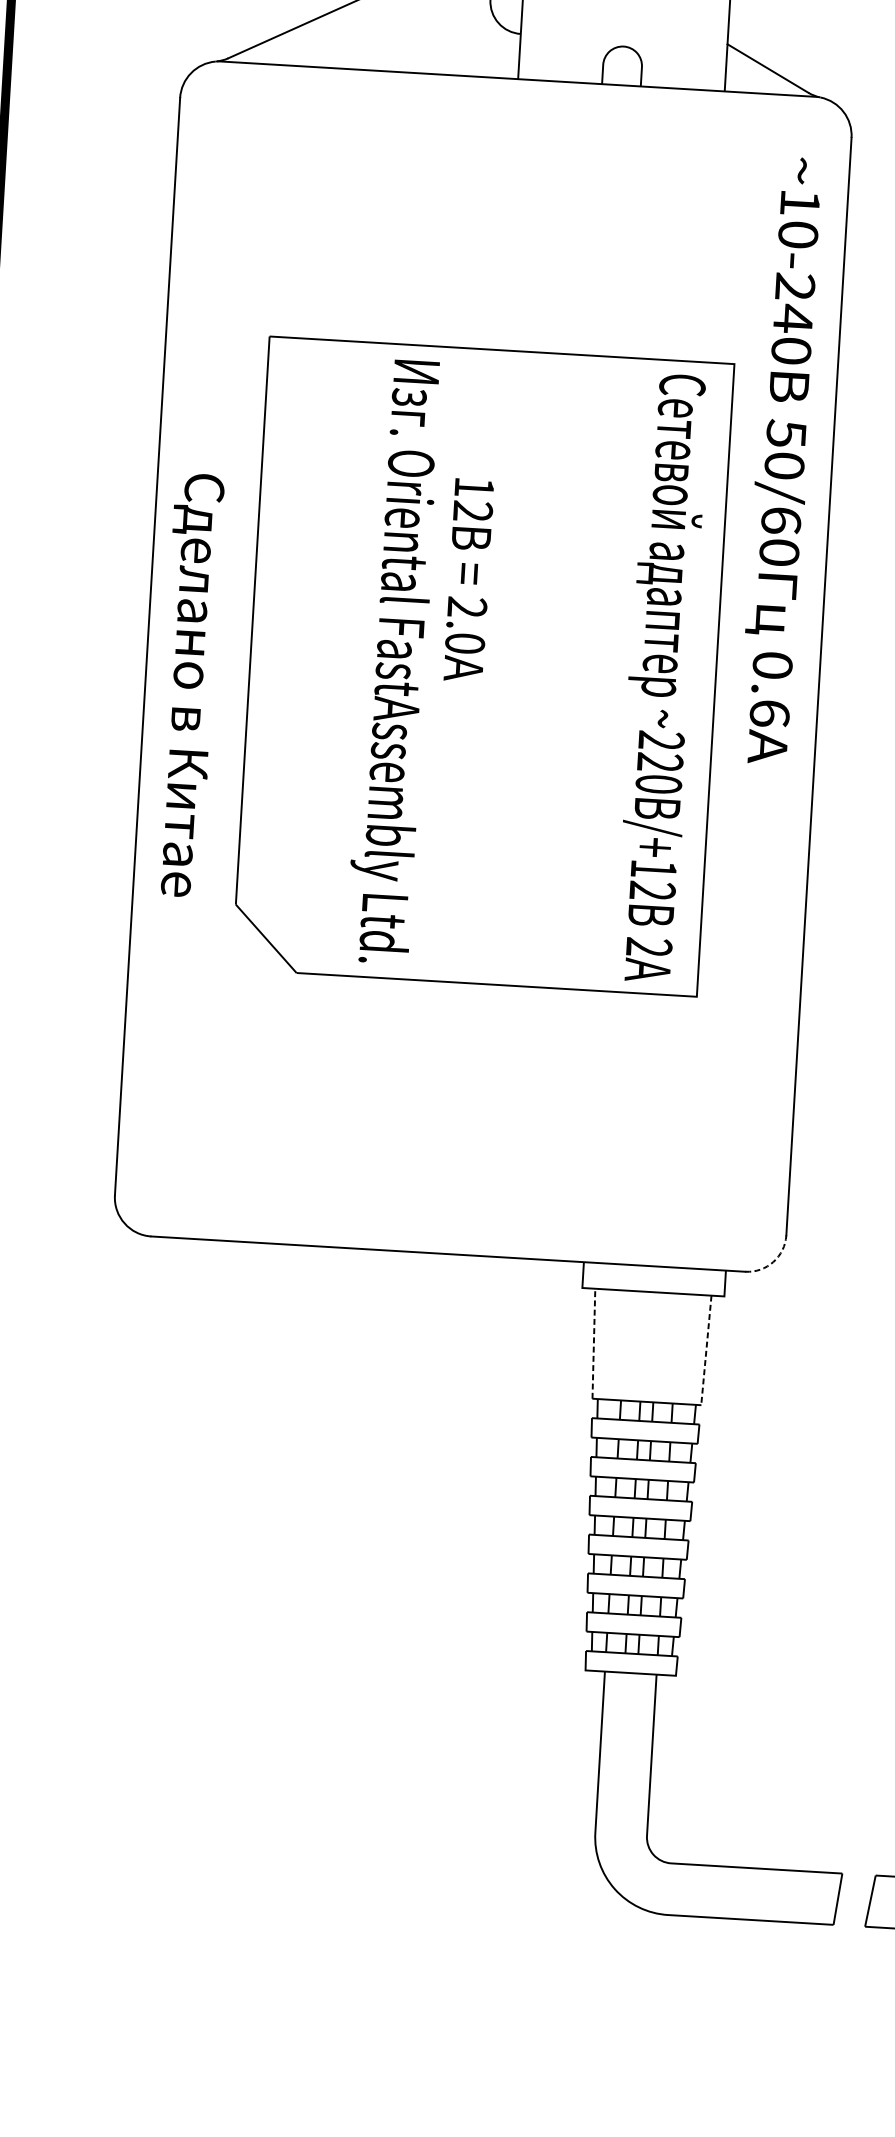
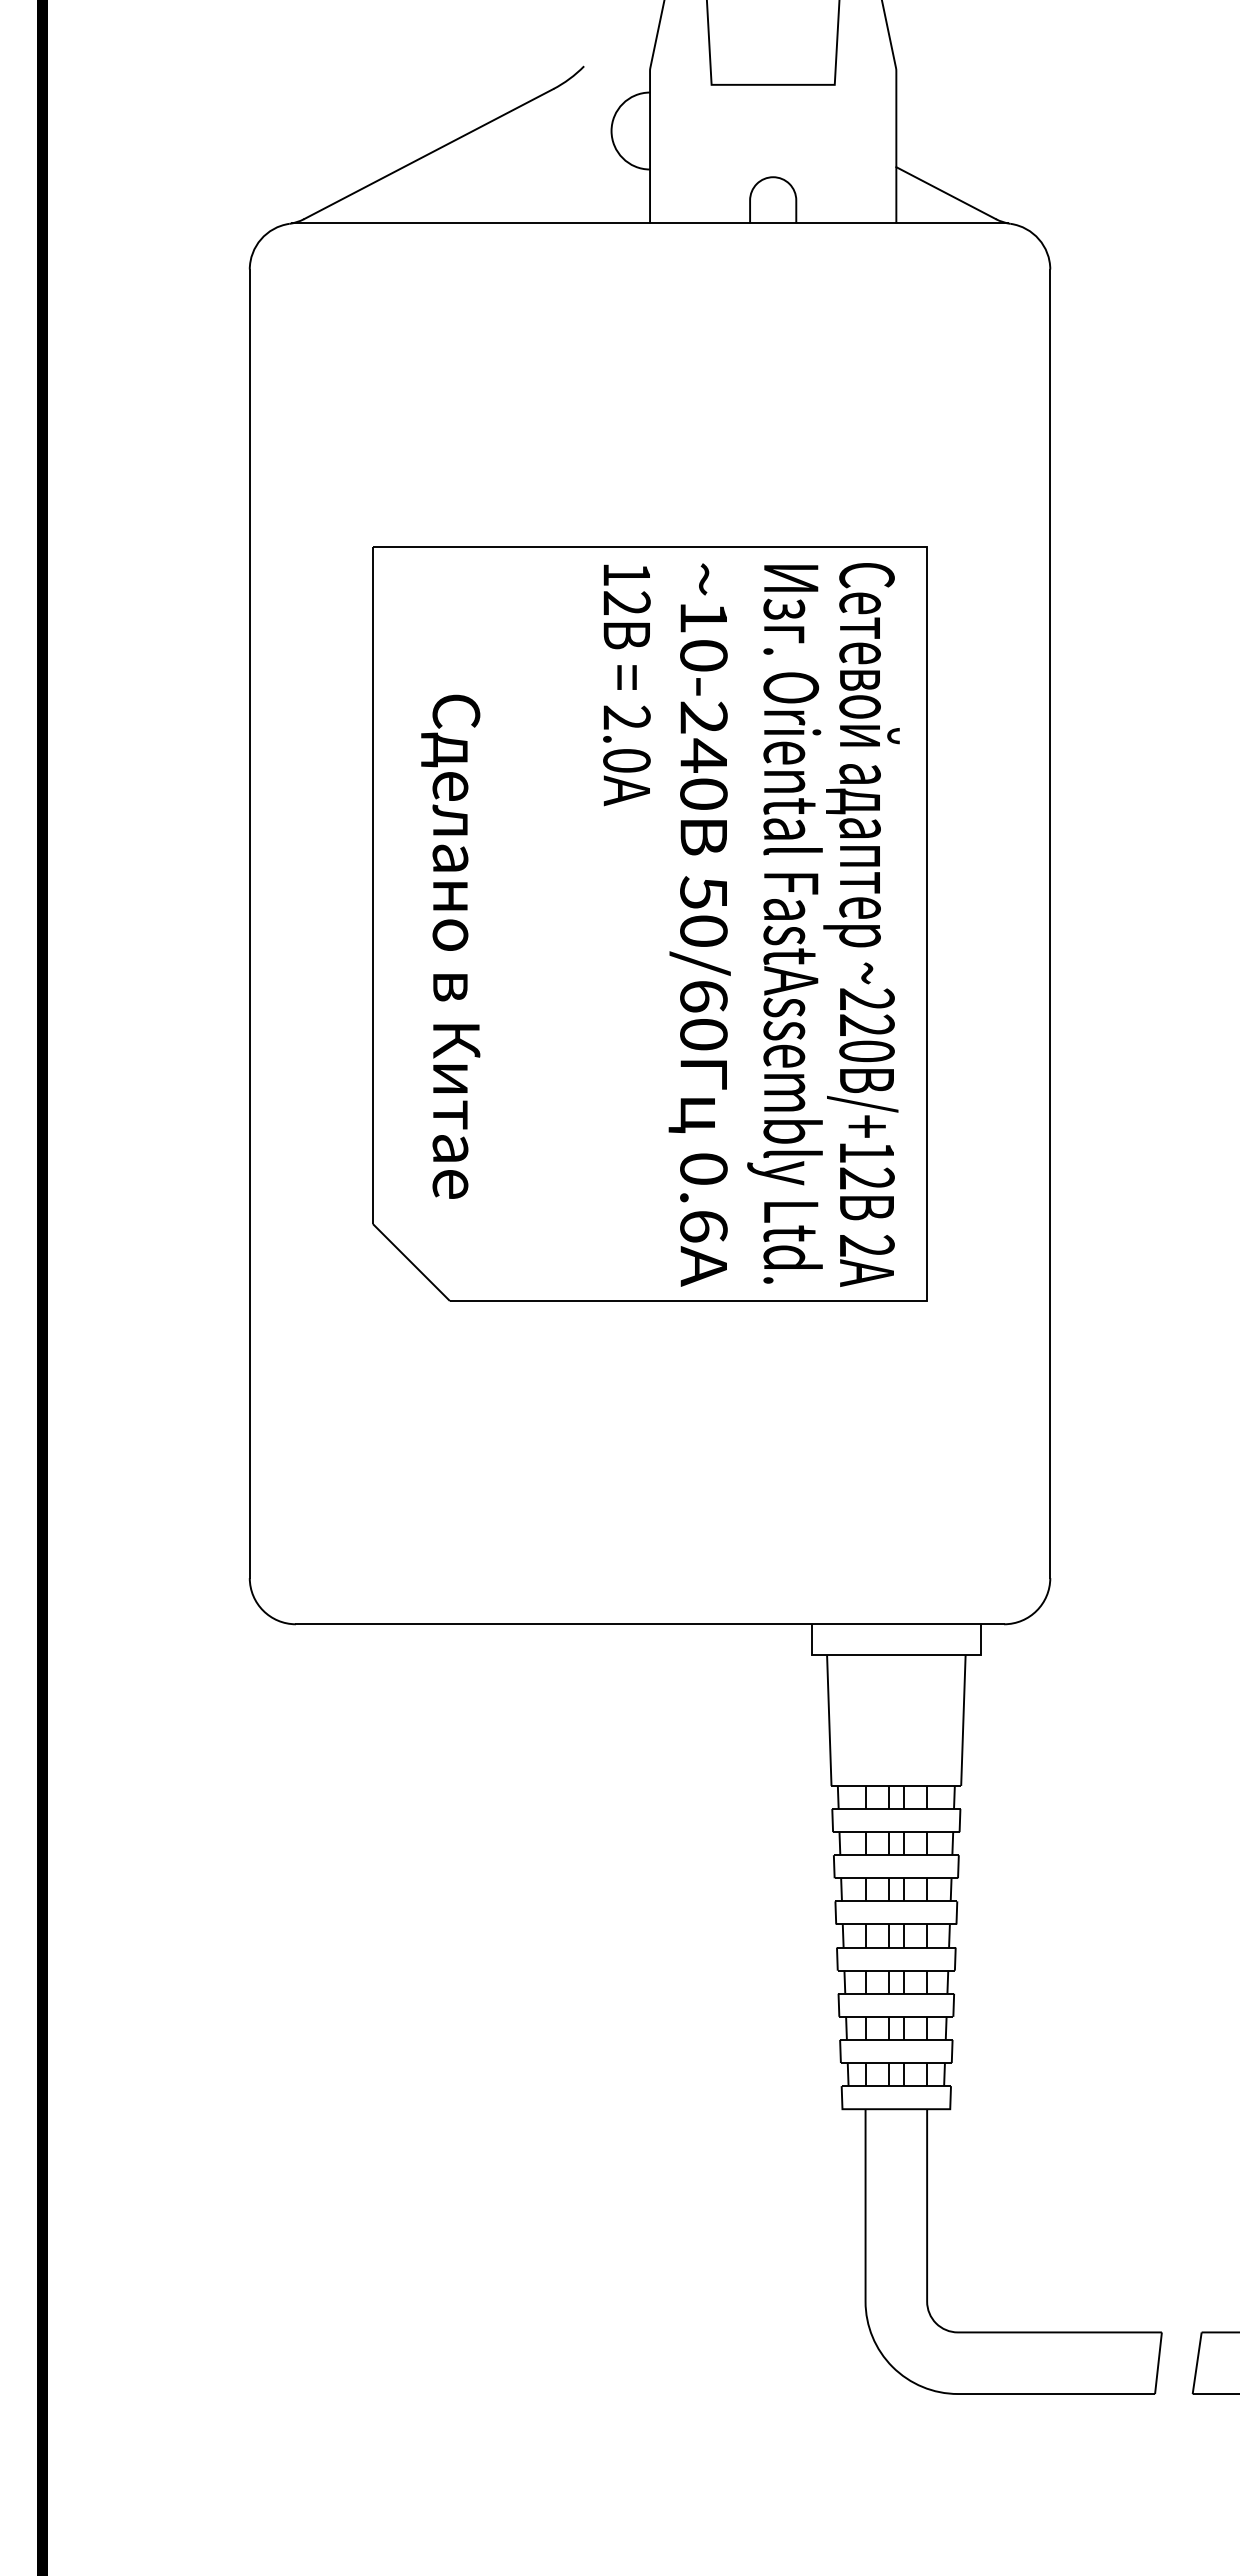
text: (781, 460) -> (699, 924), moved
text: (468, 580) -> (626, 685), moved
text: (393, 661) -> (784, 924), moved
text: (187, 685) -> (450, 946), moved
arc: (773, 1261) -> (1036, 1610), dashed -> solid
line: (594, 1343) -> (829, 1720), dashed -> solid
line: (706, 1351) -> (963, 1721), dashed -> solid

